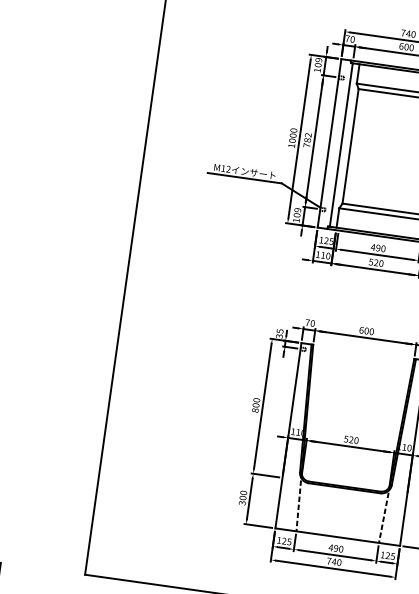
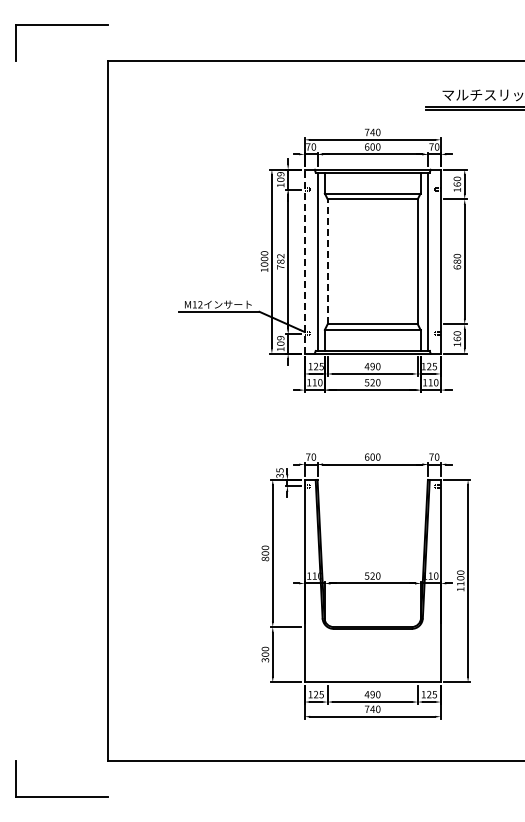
line: (329, 143) -> (304, 261), solid -> dashed
line: (350, 146) -> (327, 261), solid -> dashed
line: (298, 505) -> (325, 654), removed
line: (383, 517) -> (418, 654), removed

